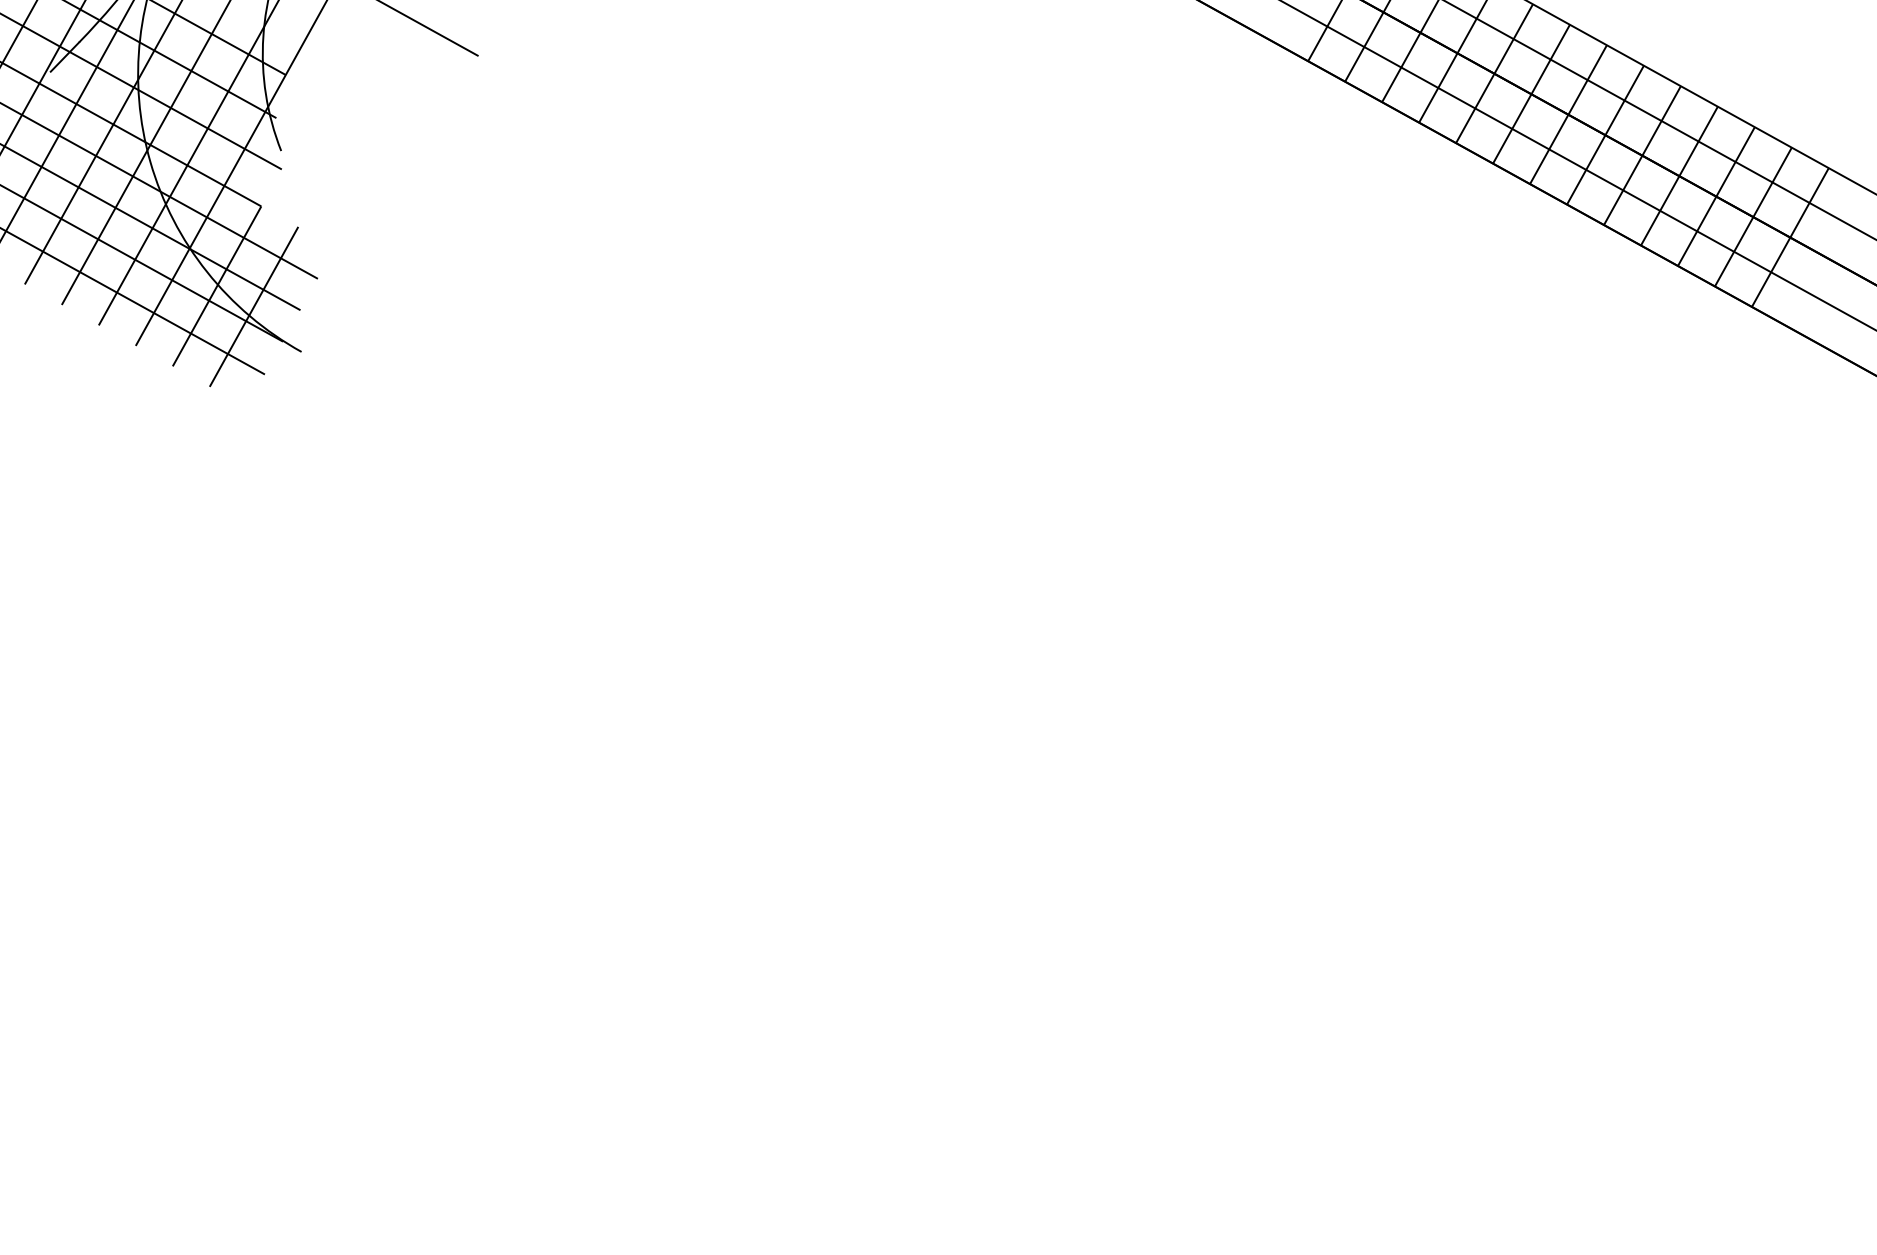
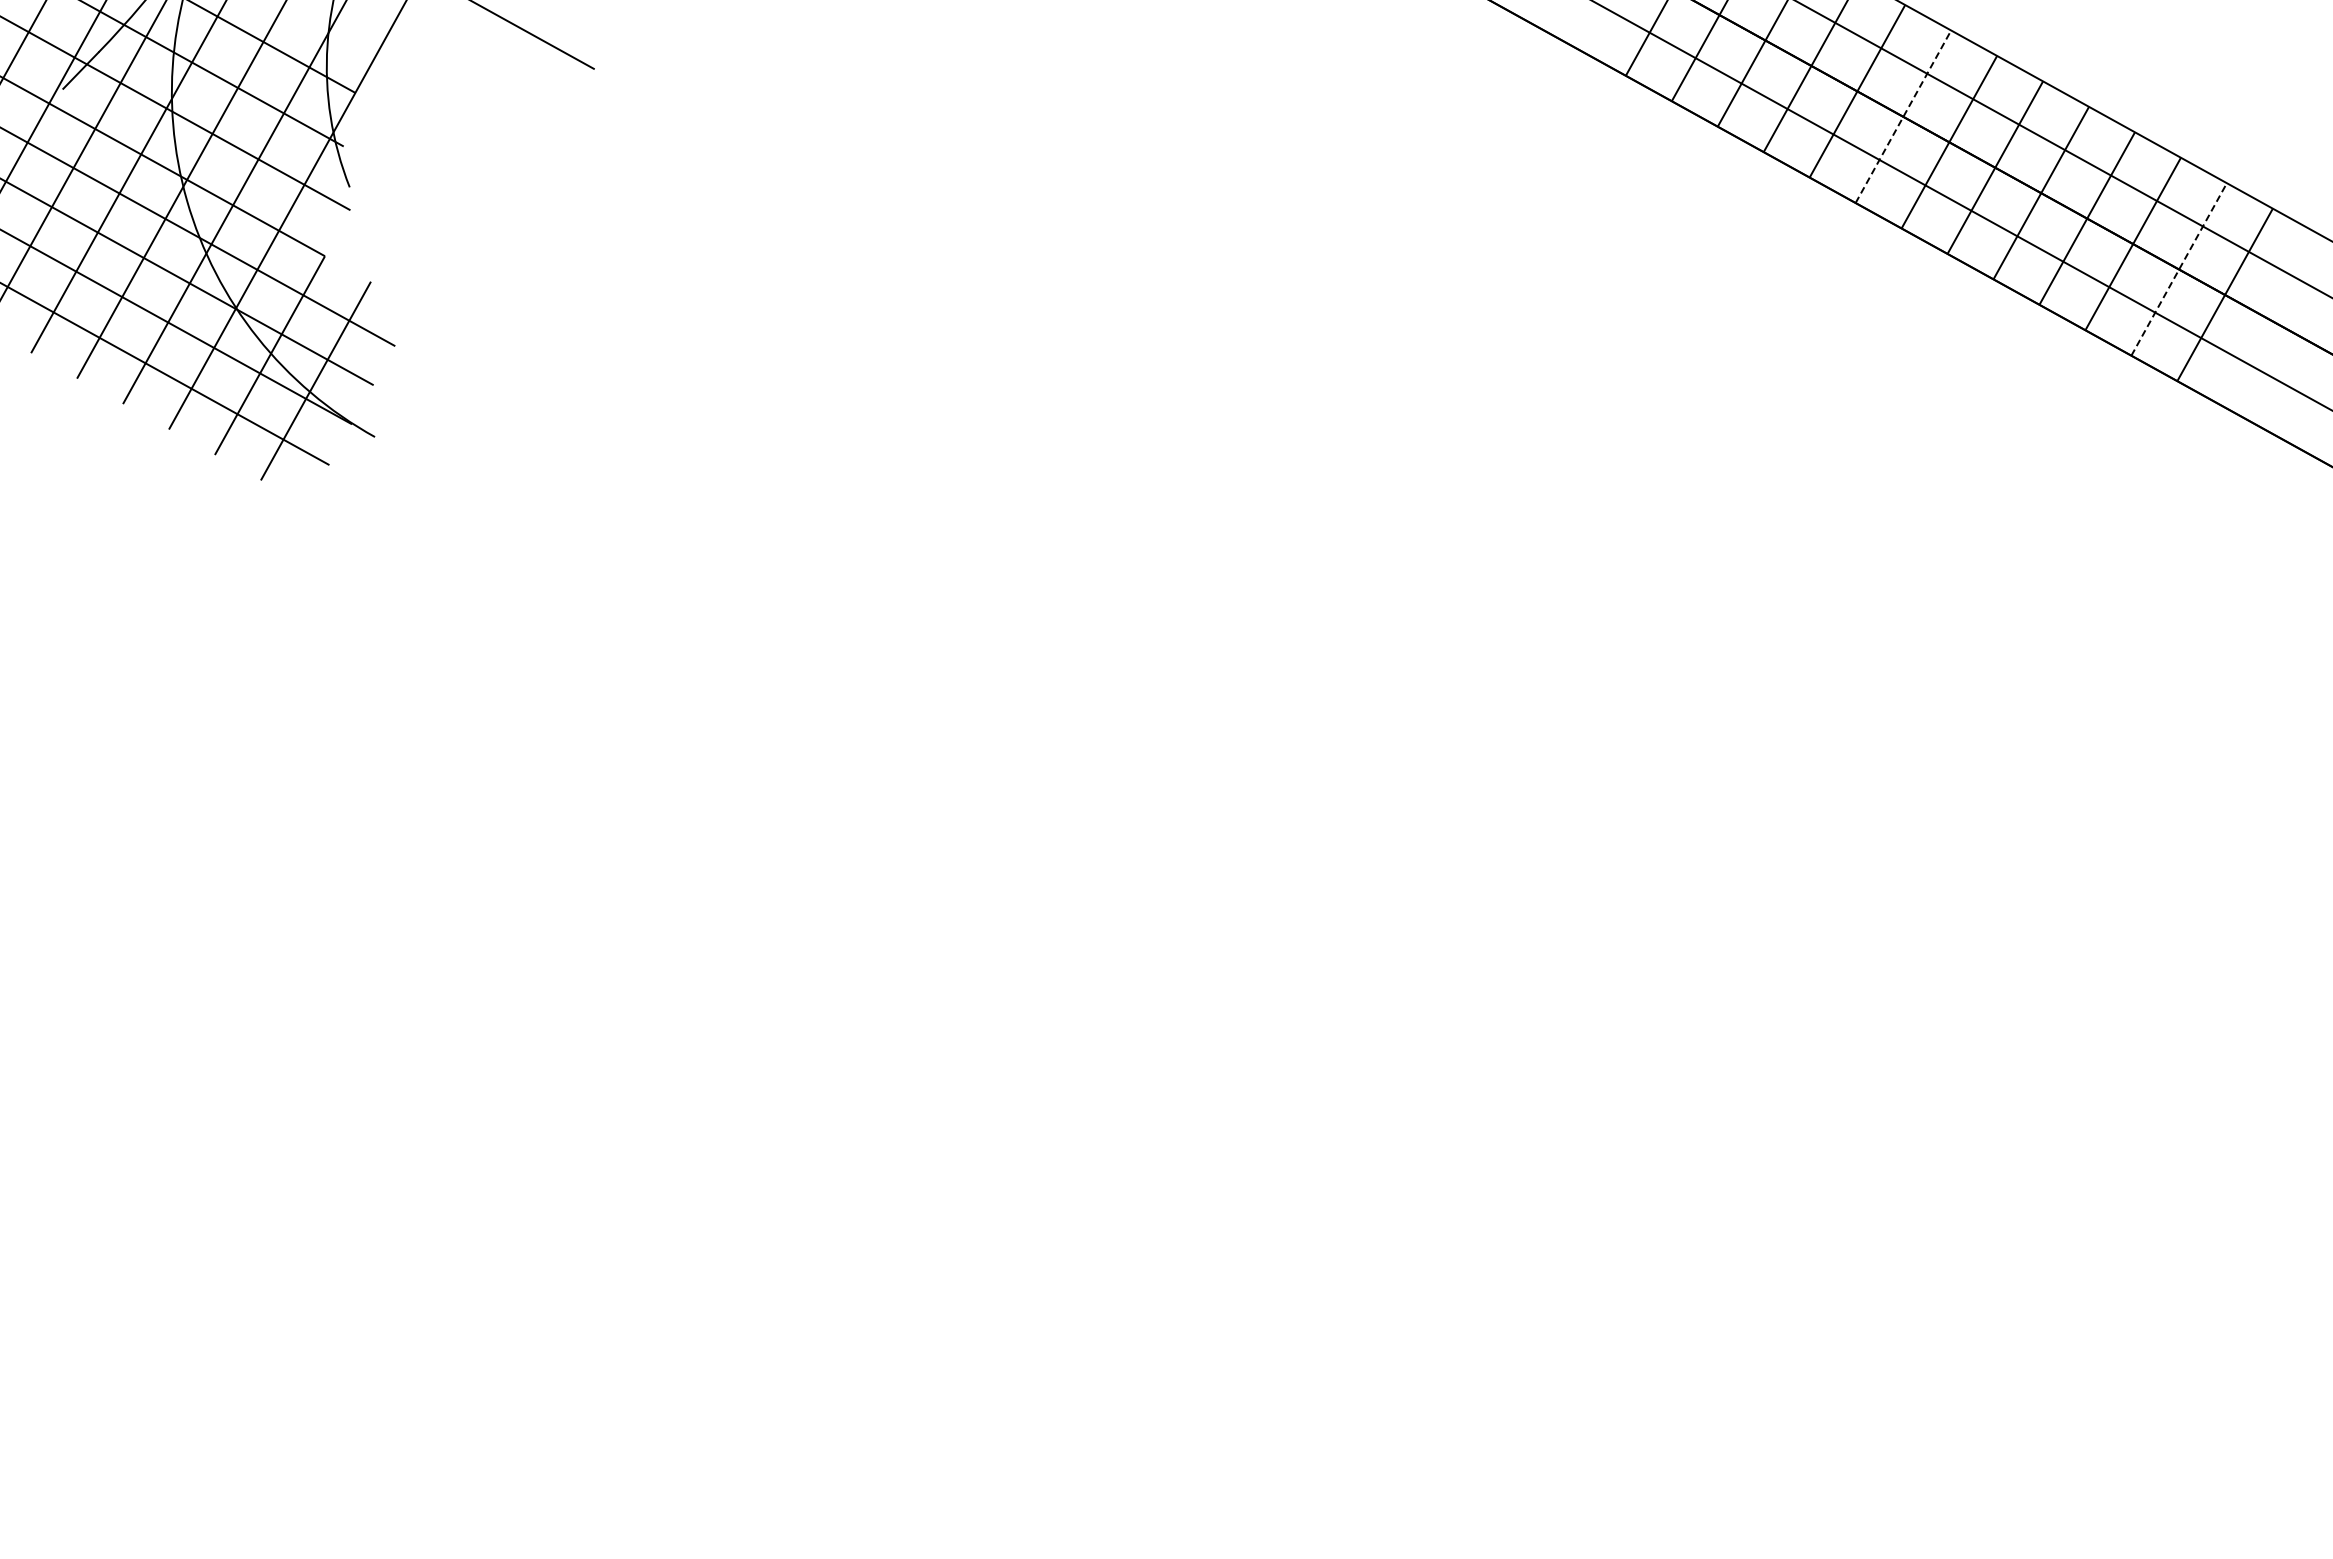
line: (1531, 93) -> (1903, 116), solid -> dashed
line: (1753, 217) -> (2179, 269), solid -> dashed

